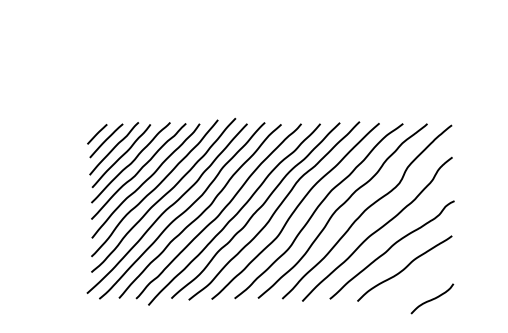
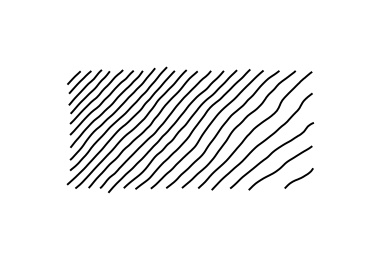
curve: (431, 299) -> (298, 178), moved

